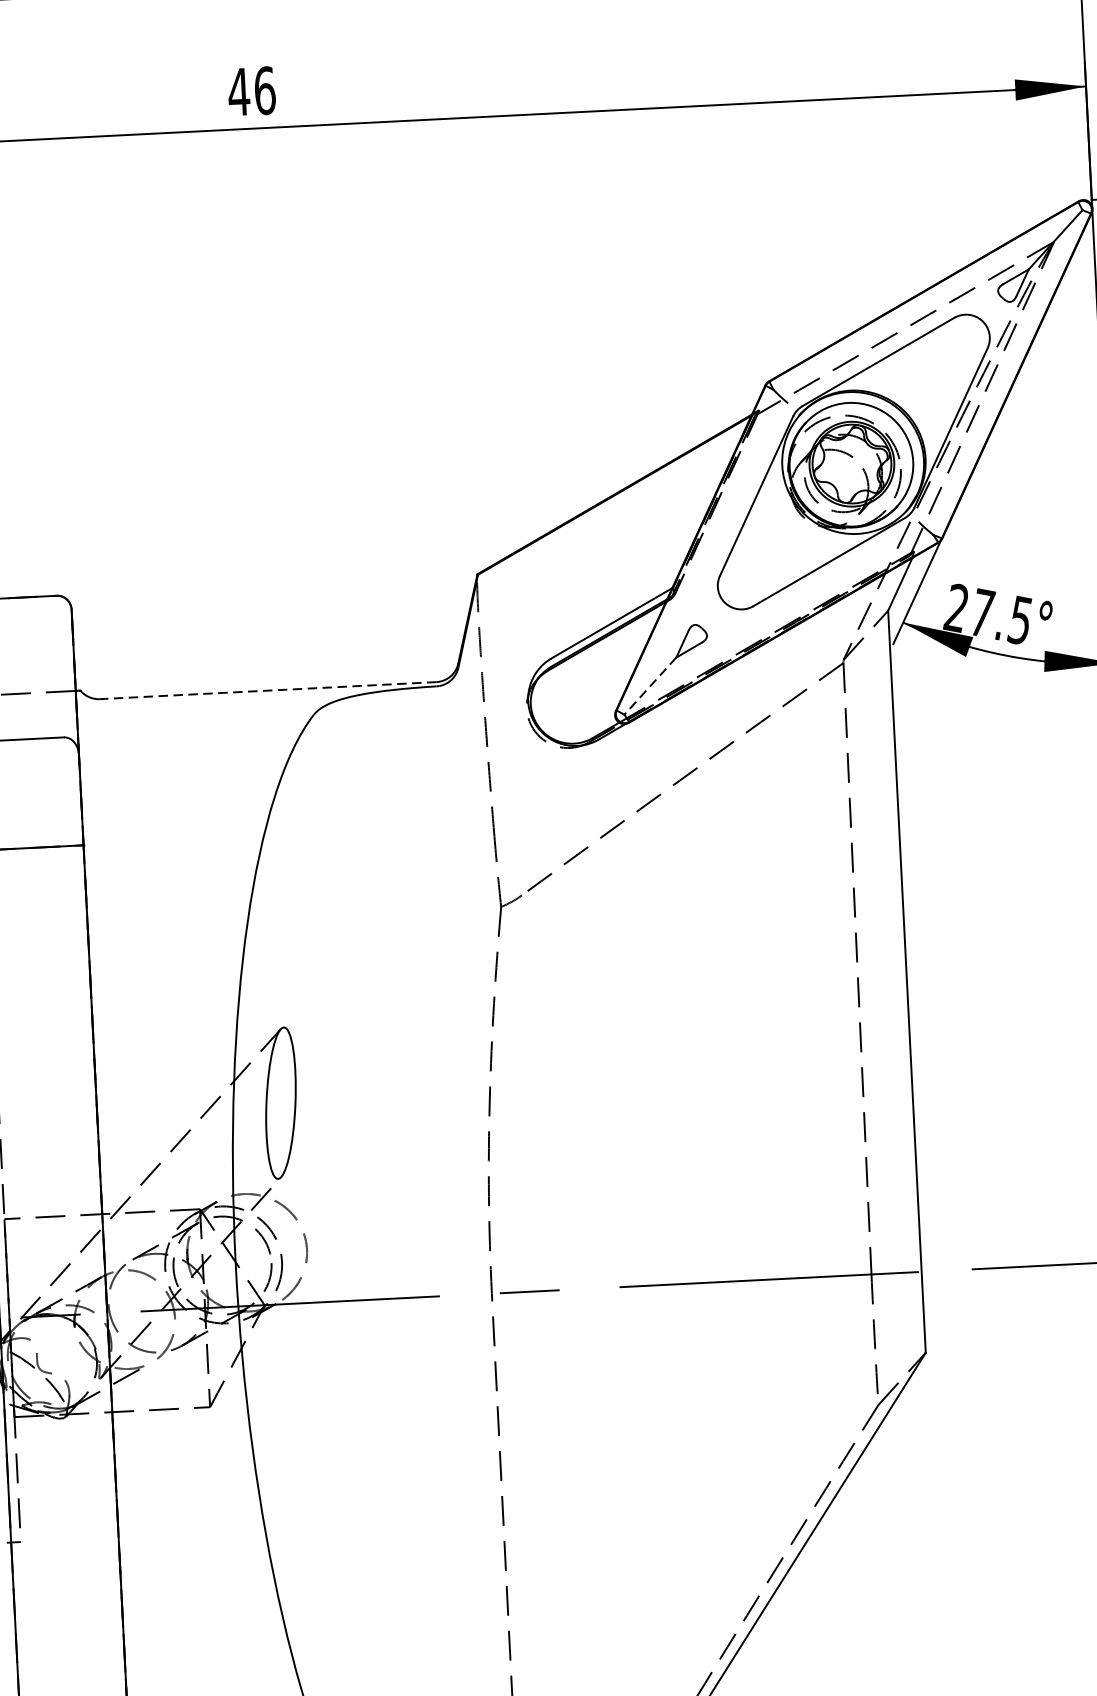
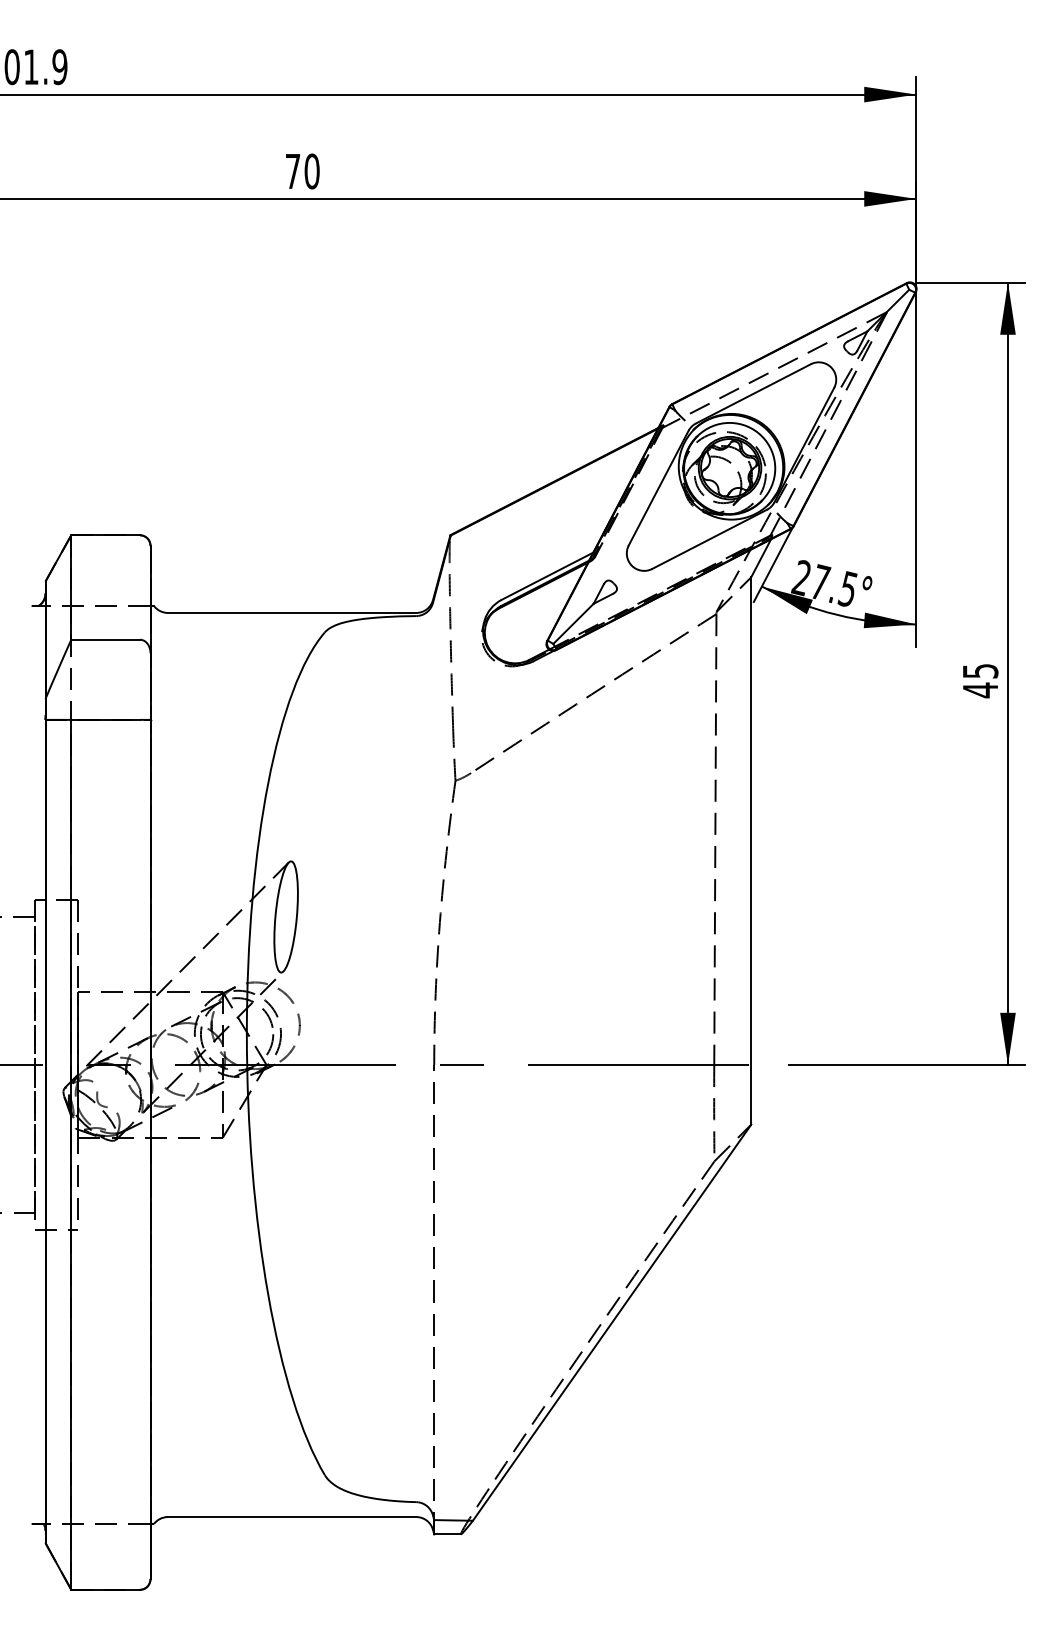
text: (251, 91) -> (302, 171), 46 -> 70
line: (650, 686) -> (573, 624), dashed -> solid
line: (267, 690) -> (291, 612), dashed -> solid

